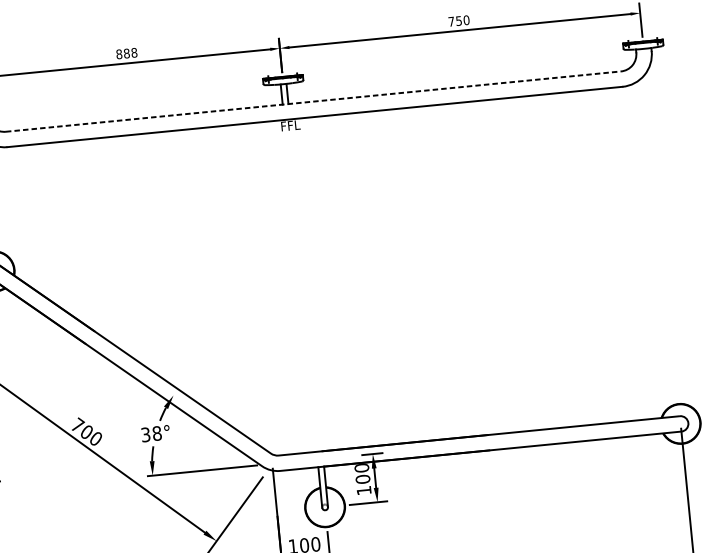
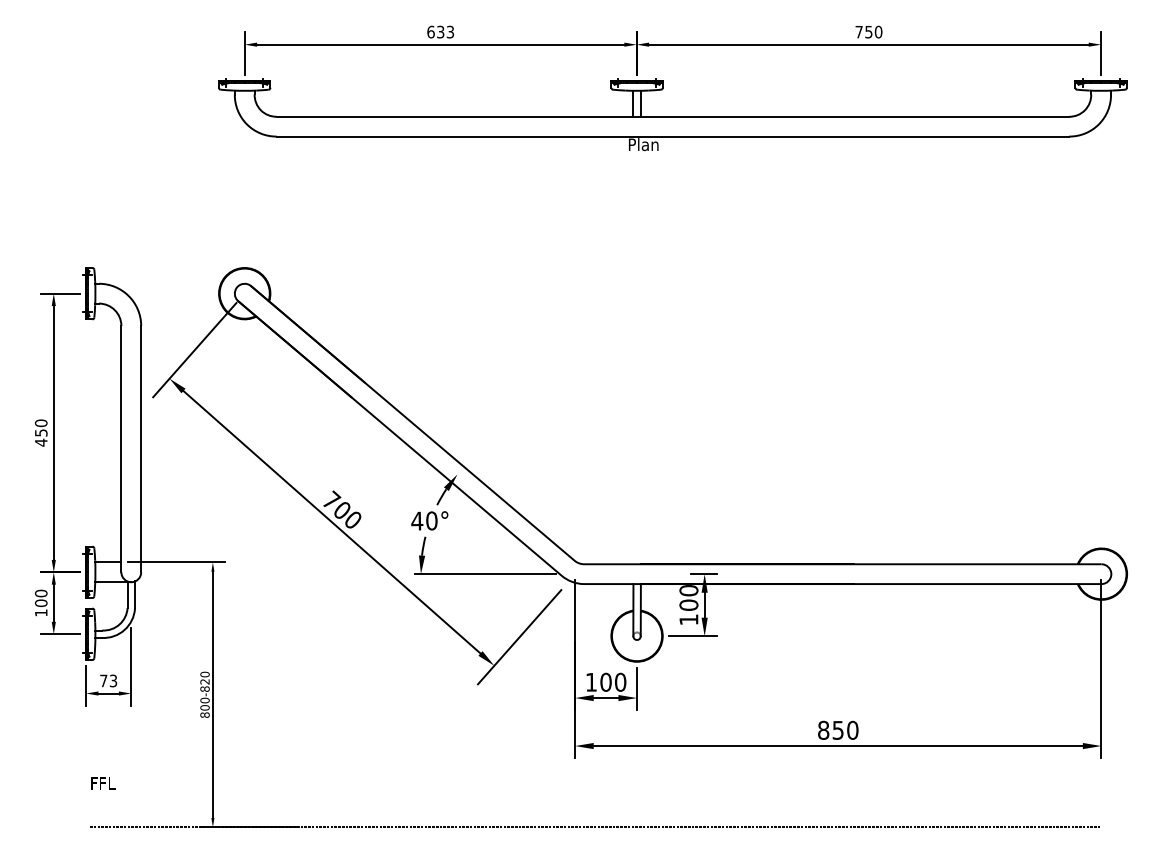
text: (126, 53) -> (440, 31), 888 -> 633
line: (313, 101) -> (673, 116), dashed -> solid
text: (292, 125) -> (643, 144), FFL -> Plan
text: (151, 433) -> (424, 520), 38° -> 40°

